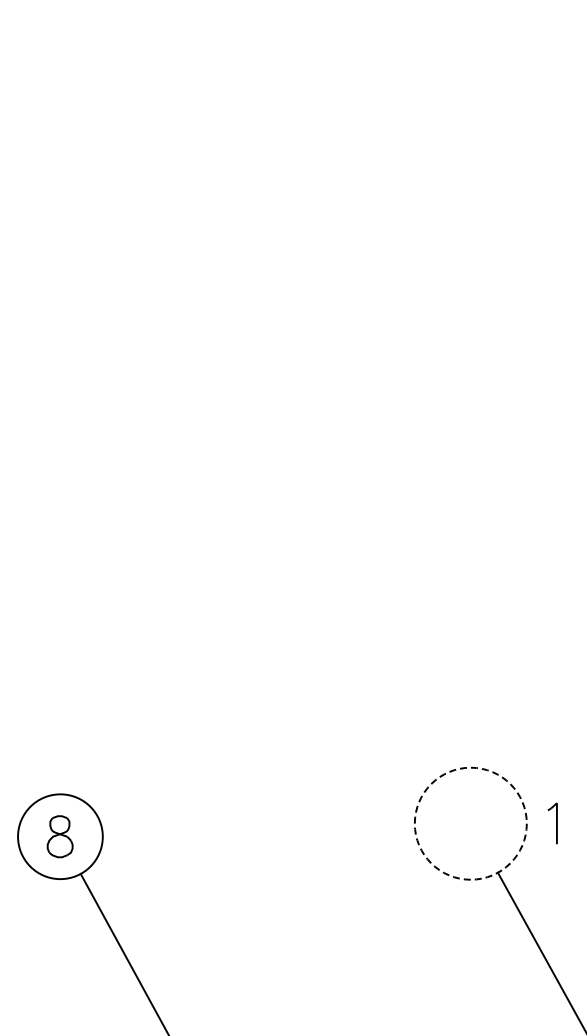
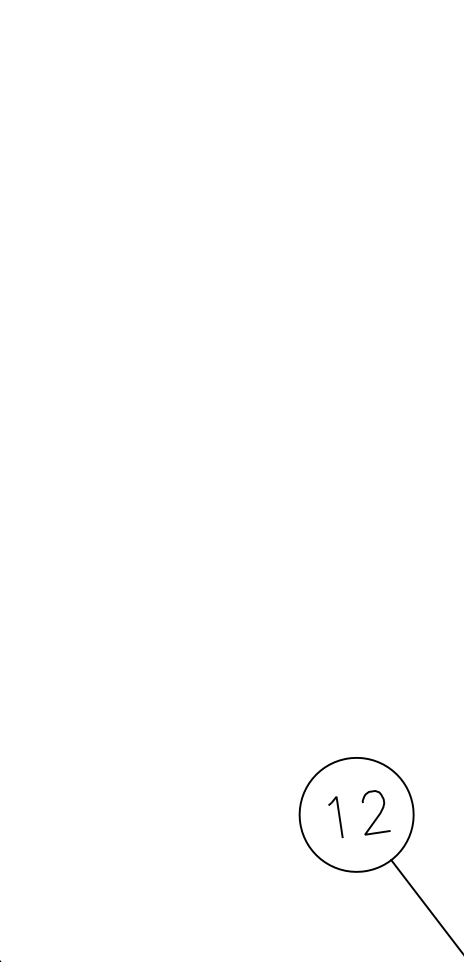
circle: (470, 823) -> (356, 814), dashed -> solid
part: (552, 823) -> (335, 817), moved
curve: (491, 826) -> (377, 814), added

